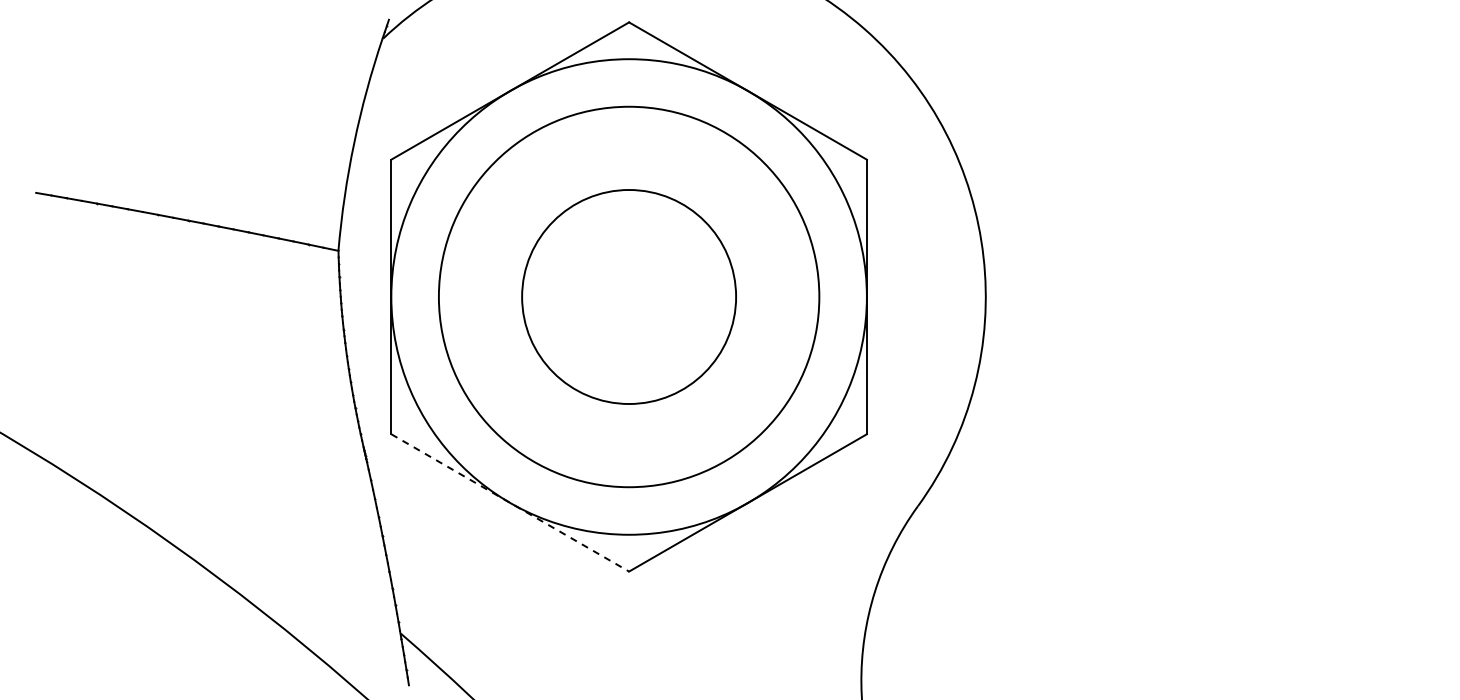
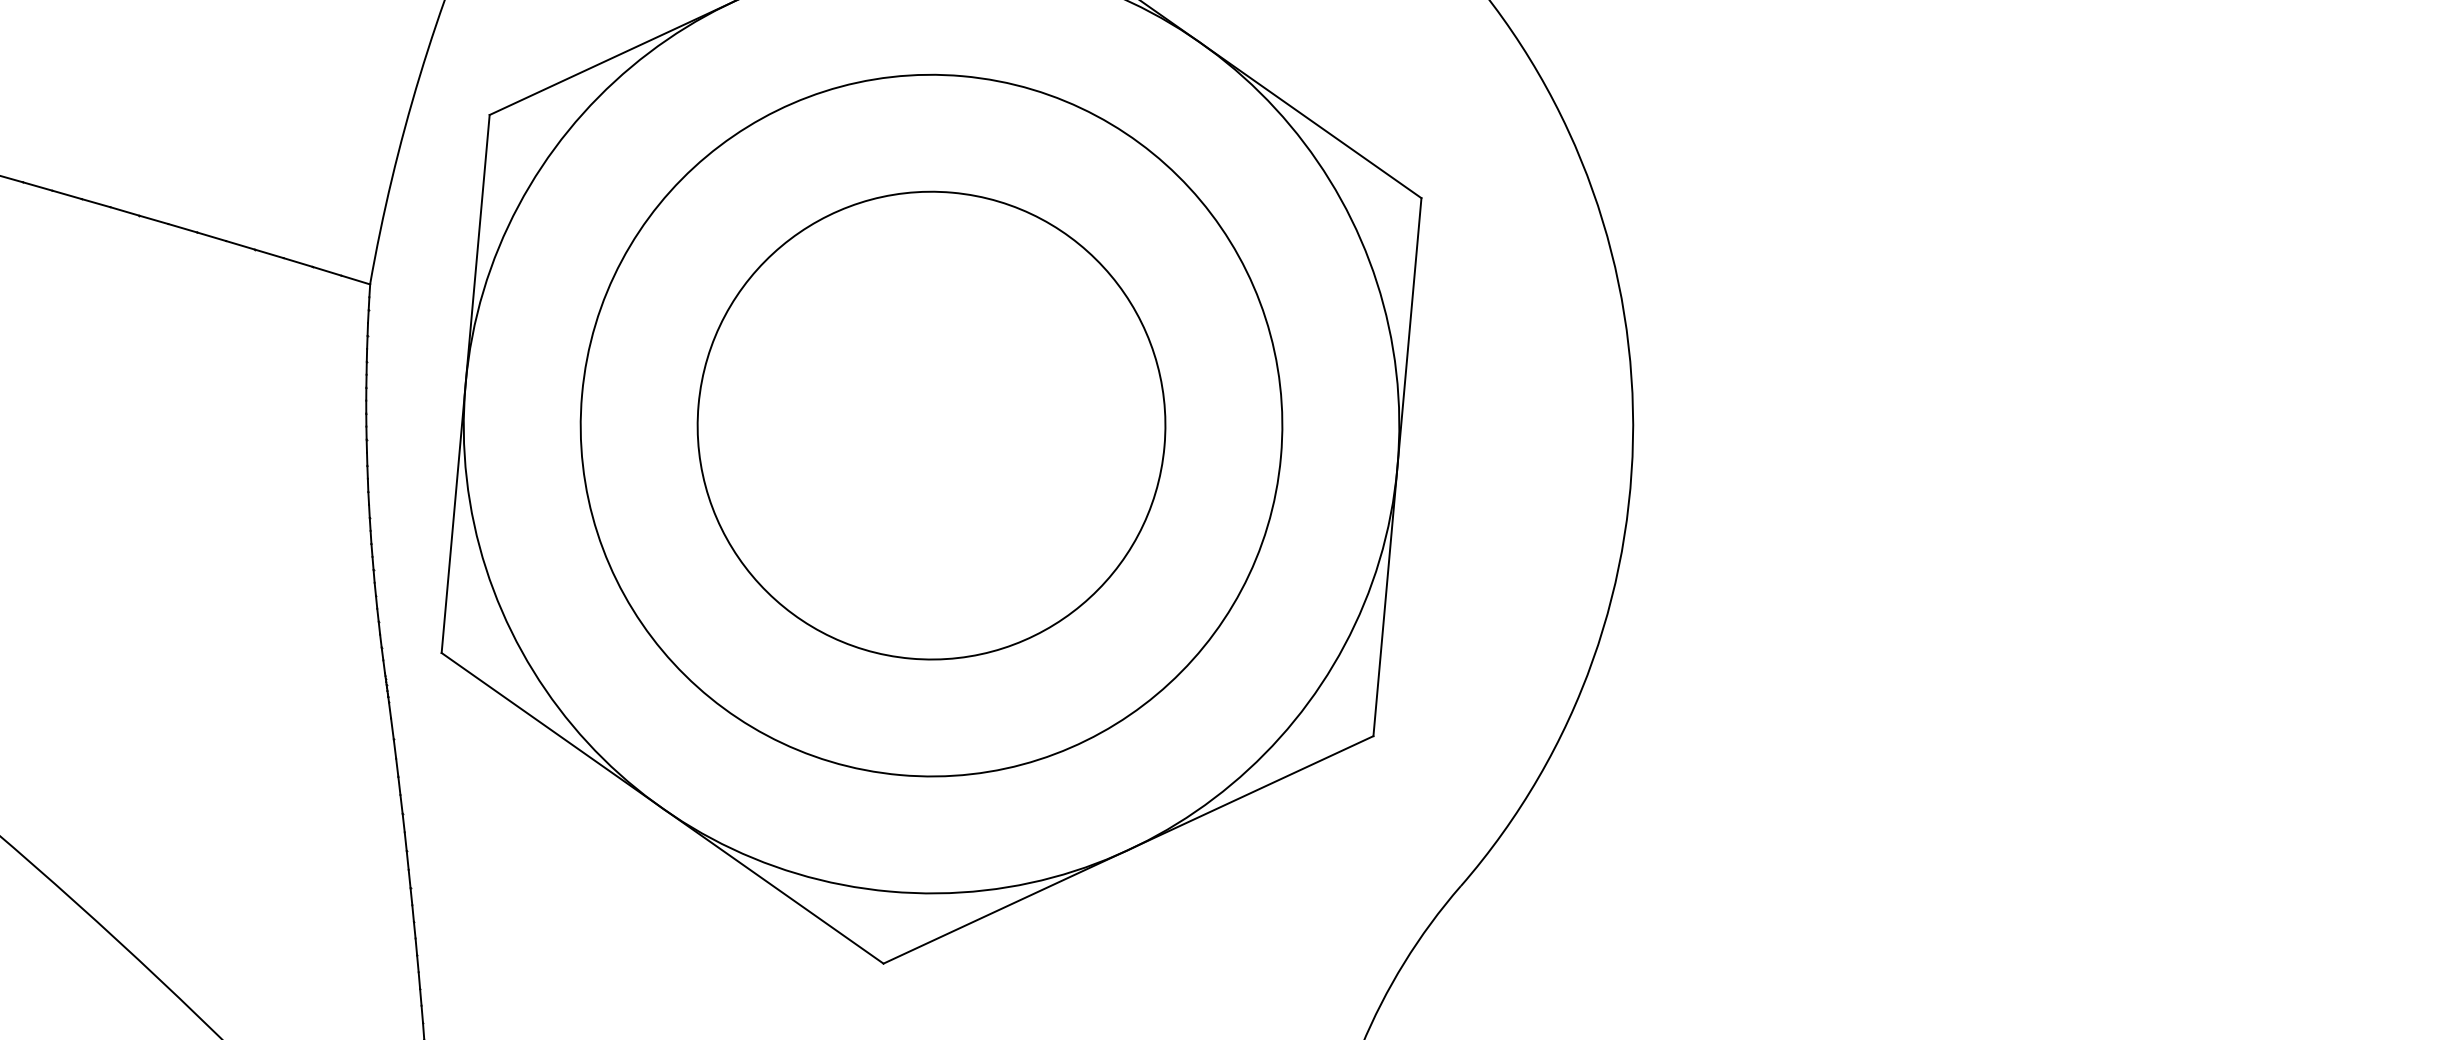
circle: (628, 296) -> (930, 424), size x1.67
circle: (629, 296) -> (932, 424), size x0.62
line: (510, 503) -> (663, 809), dashed -> solid

